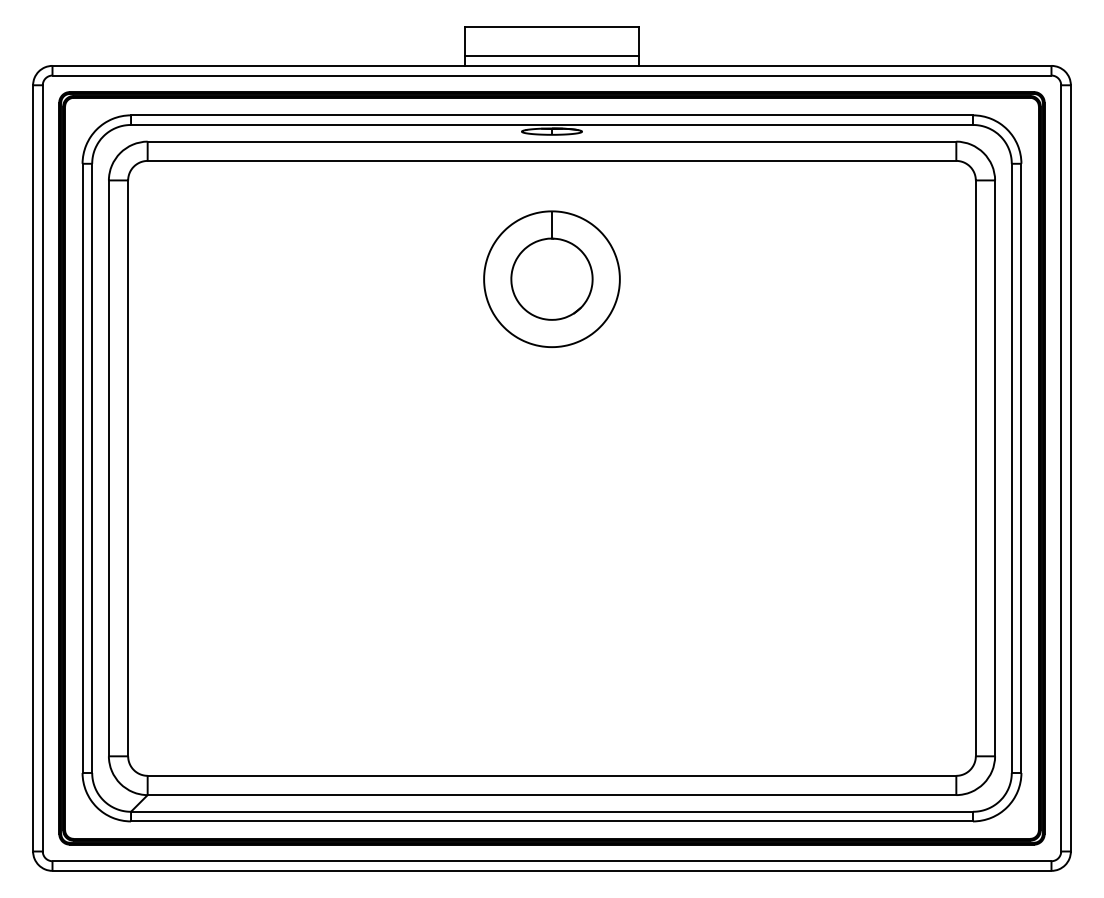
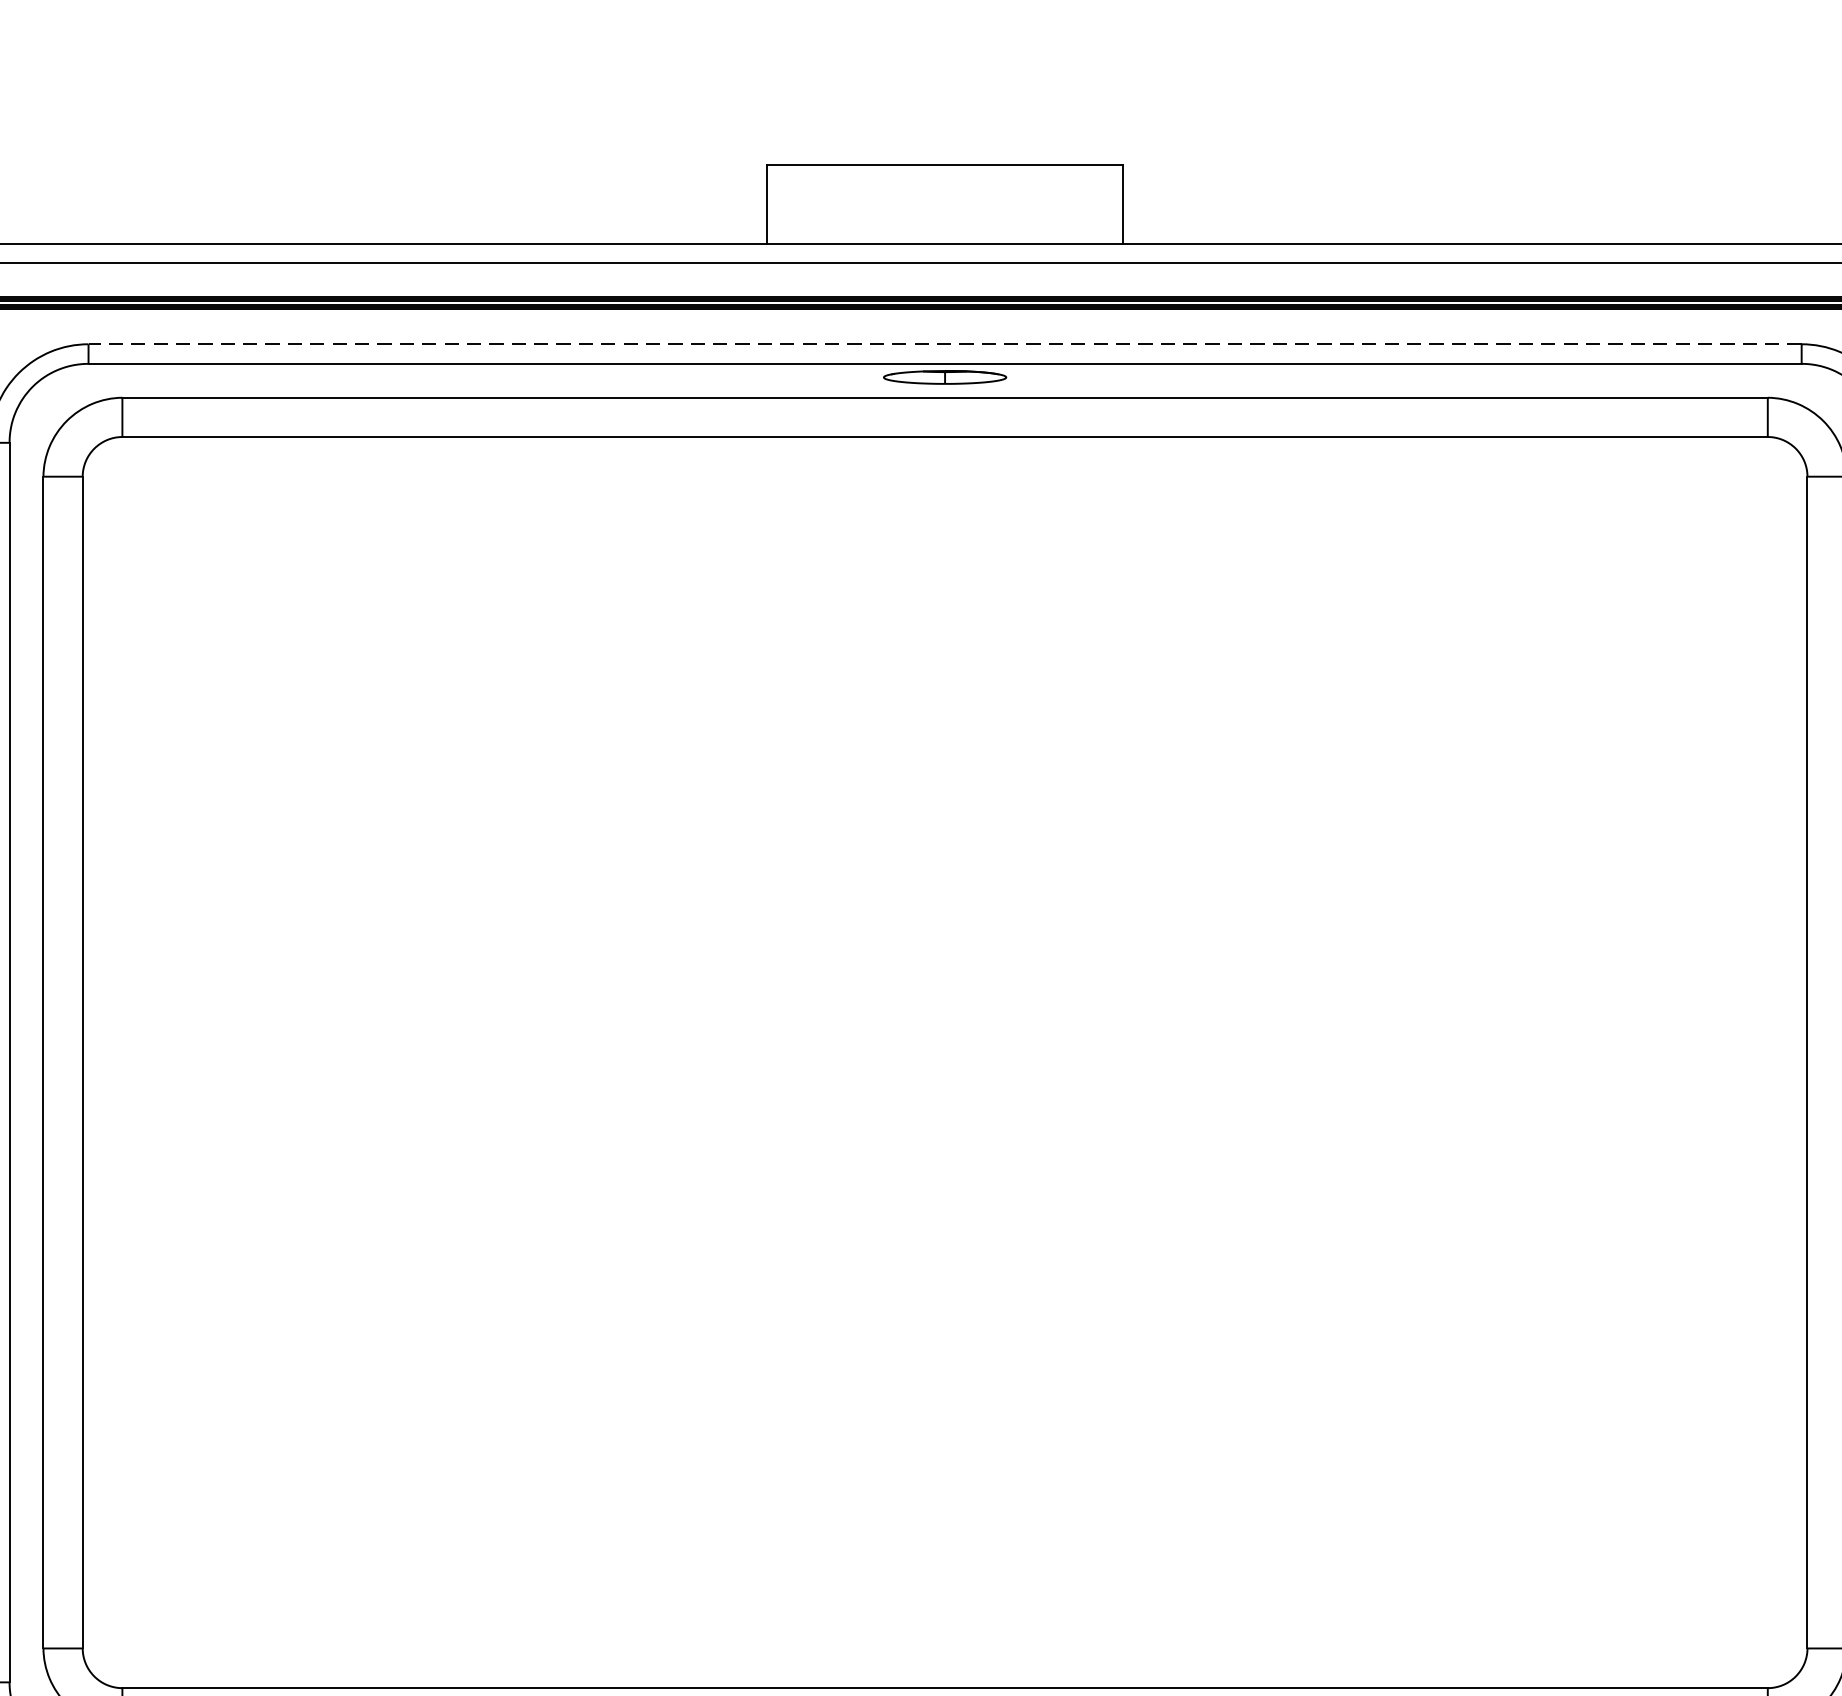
line: (551, 56) -> (944, 224), removed
line: (552, 115) -> (946, 344), solid -> dashed
part: (551, 278) -> (944, 676), removed

